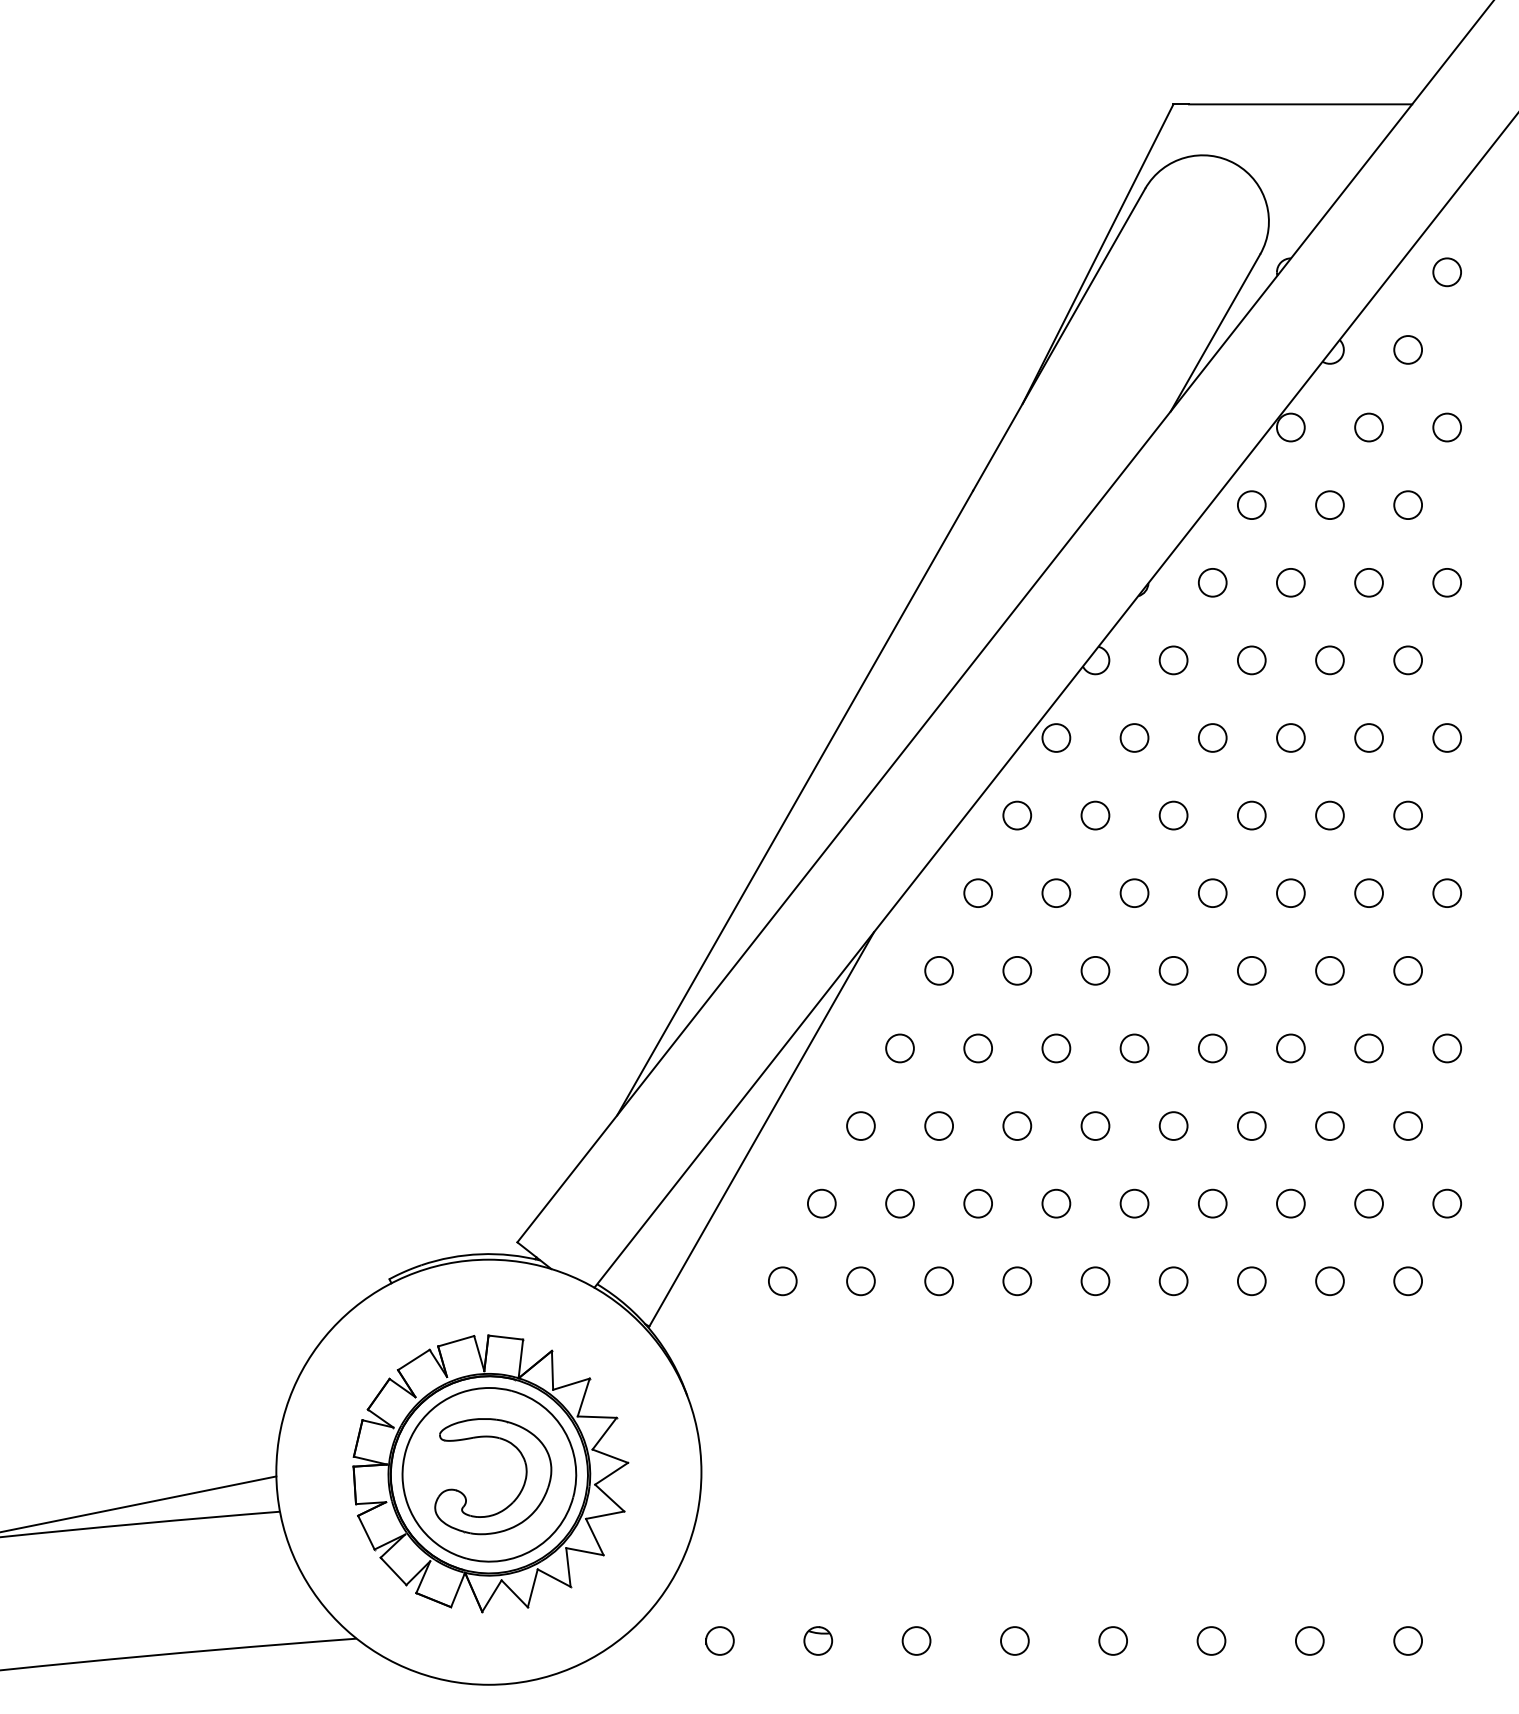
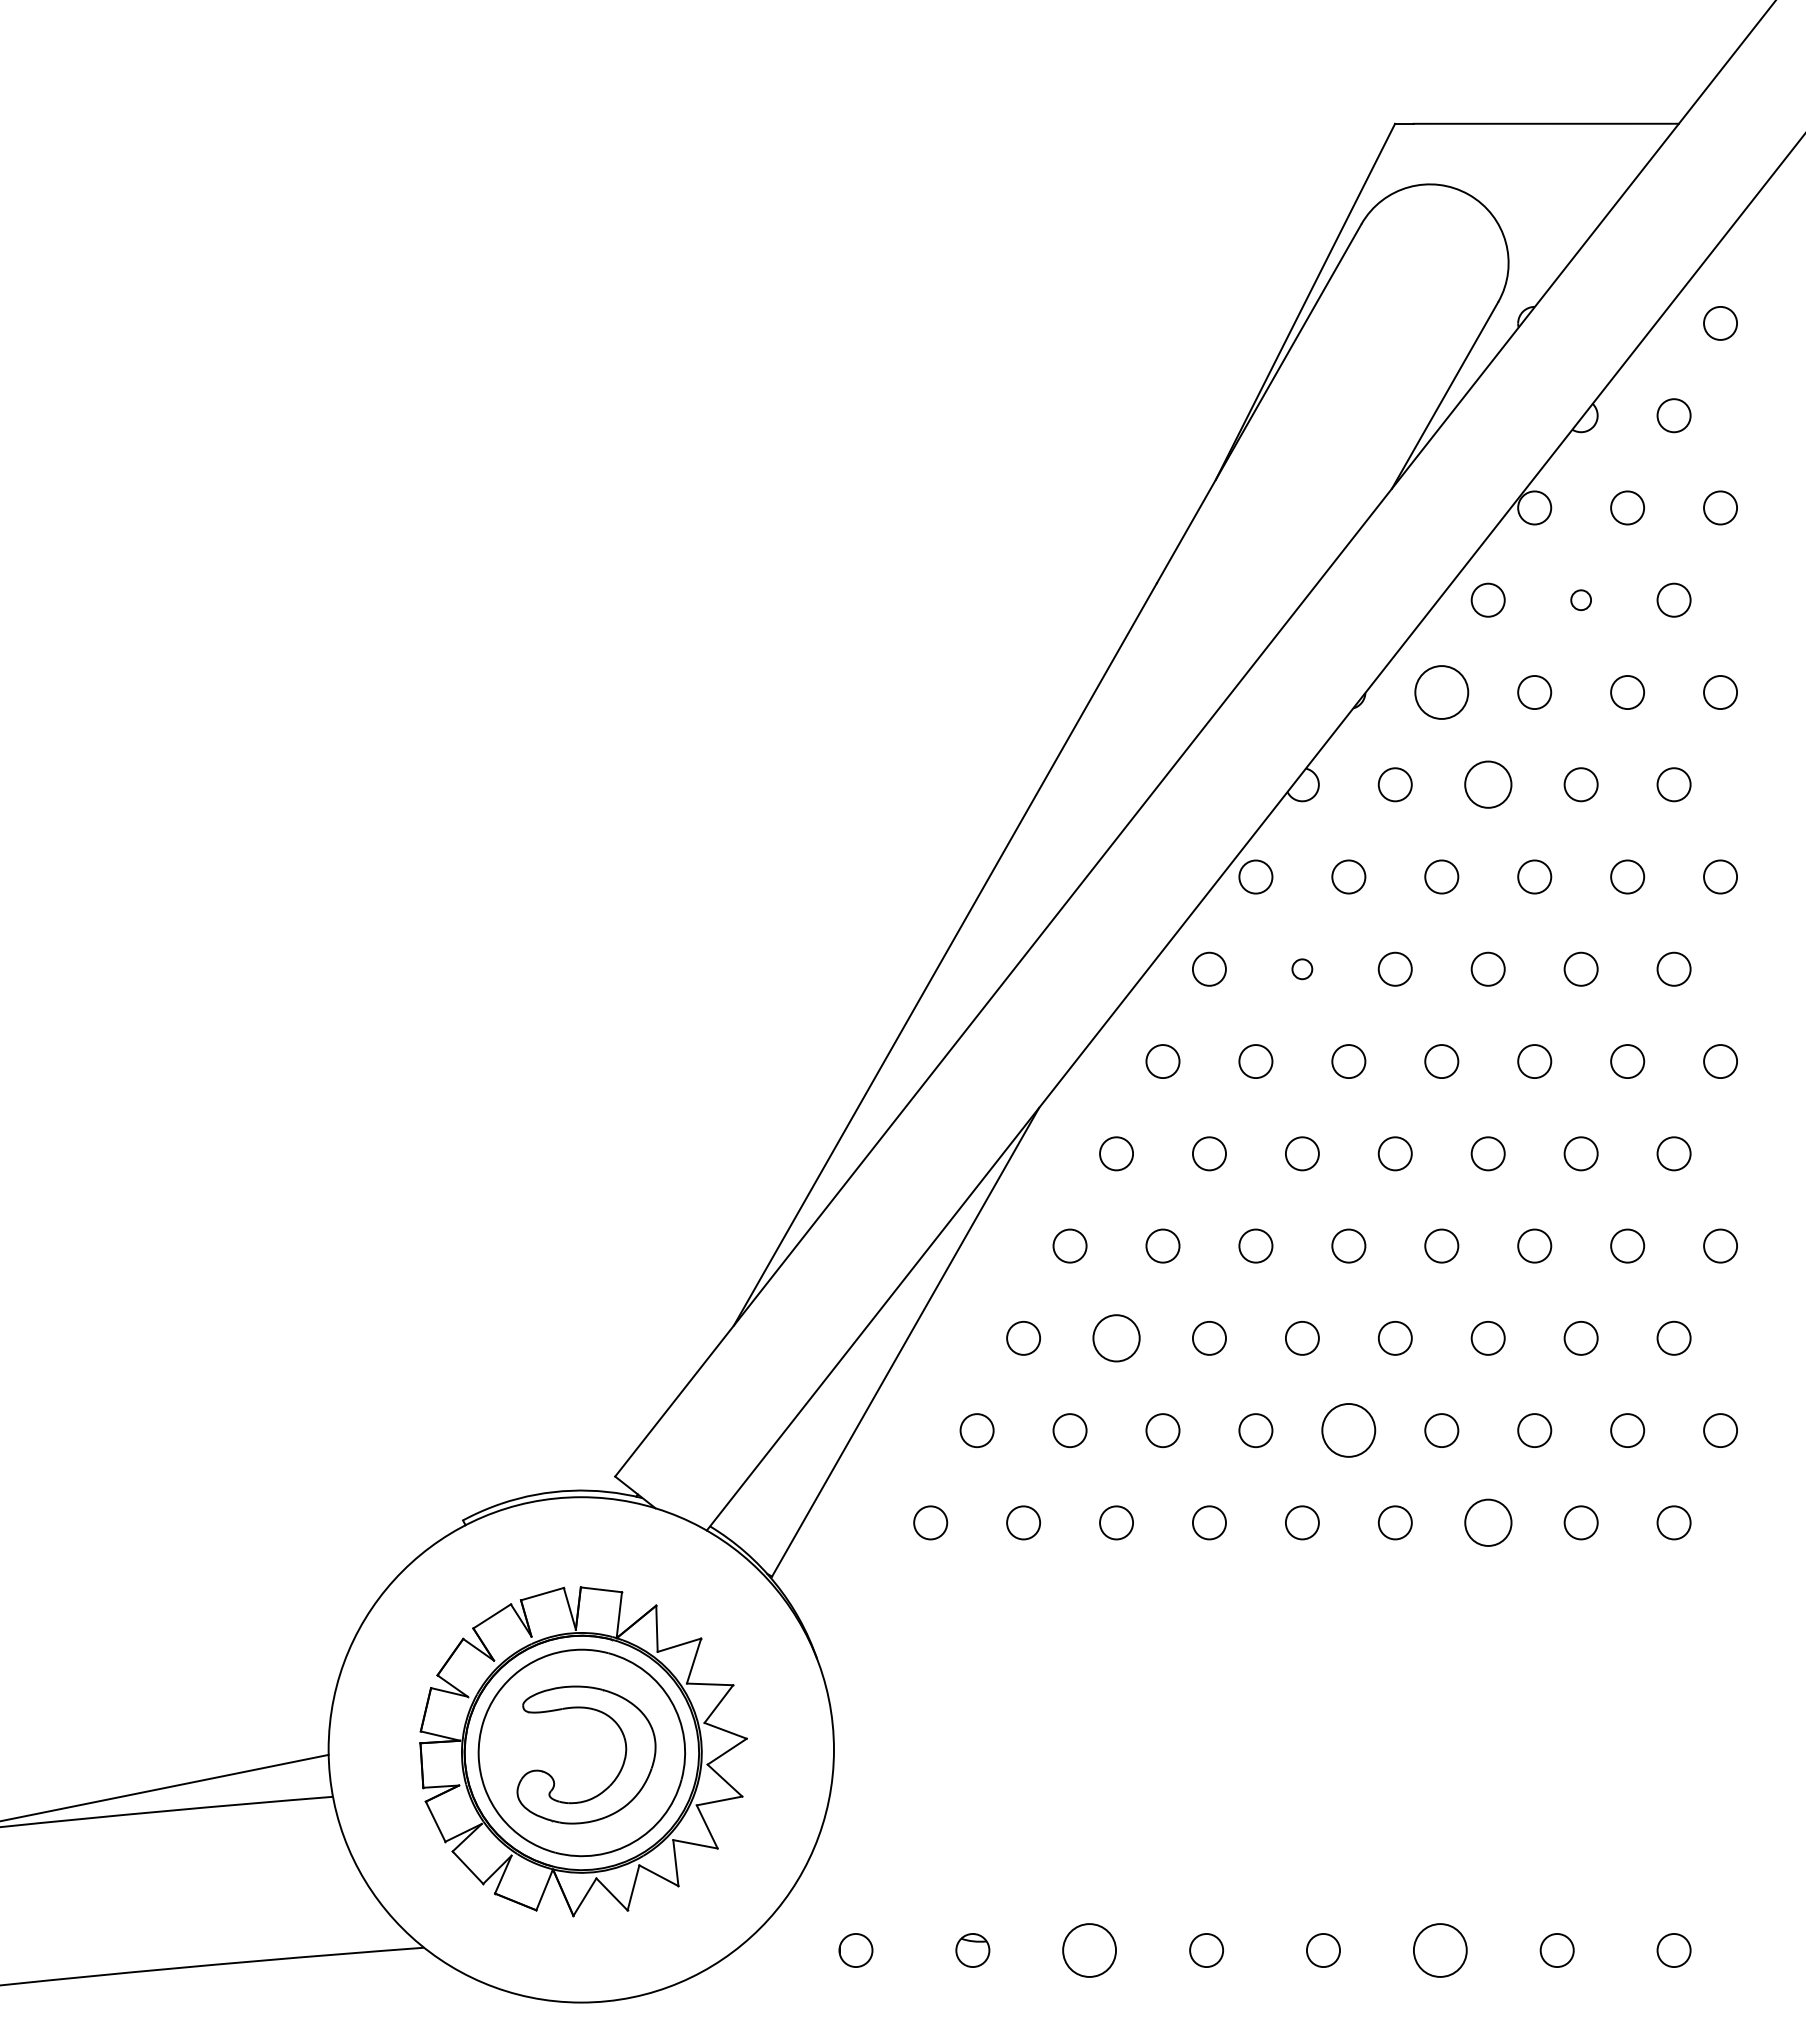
circle: (1329, 504) -> (1580, 599), size x0.6
circle: (1212, 582) -> (1441, 692), size x1.6
circle: (1251, 660) -> (1487, 784), size x1.4
circle: (1094, 814) -> (1301, 968), size x0.6
circle: (939, 1126) -> (1116, 1338), size x1.4
circle: (1134, 1203) -> (1348, 1430), size x1.6
circle: (1251, 1280) -> (1487, 1522), size x1.4
circle: (916, 1640) -> (1089, 1950), size x1.6
circle: (1210, 1640) -> (1439, 1950), size x1.6

